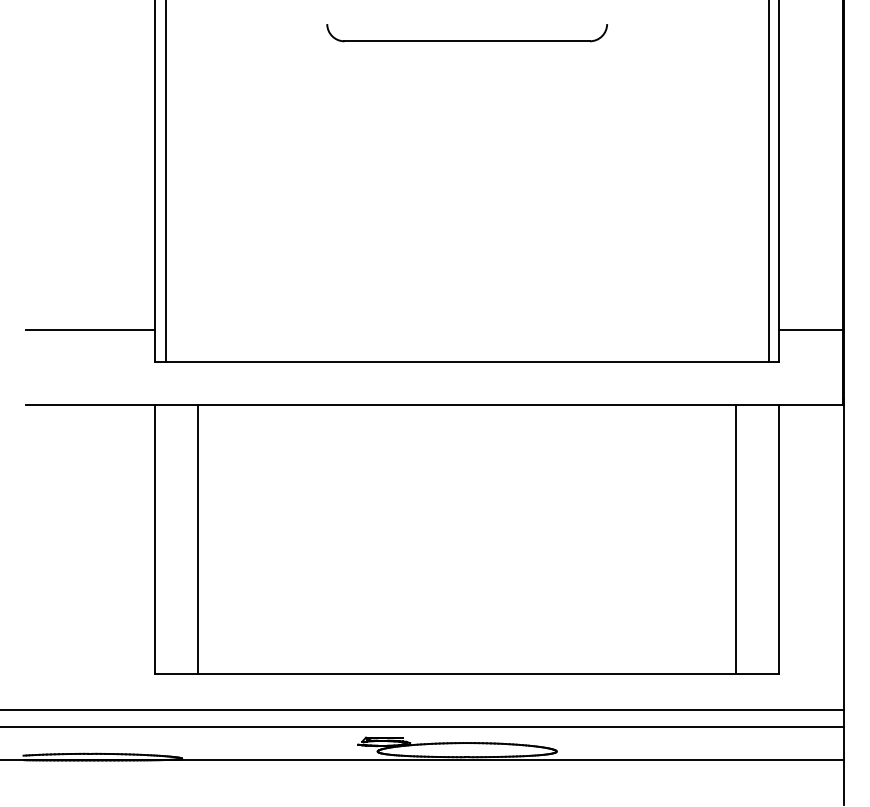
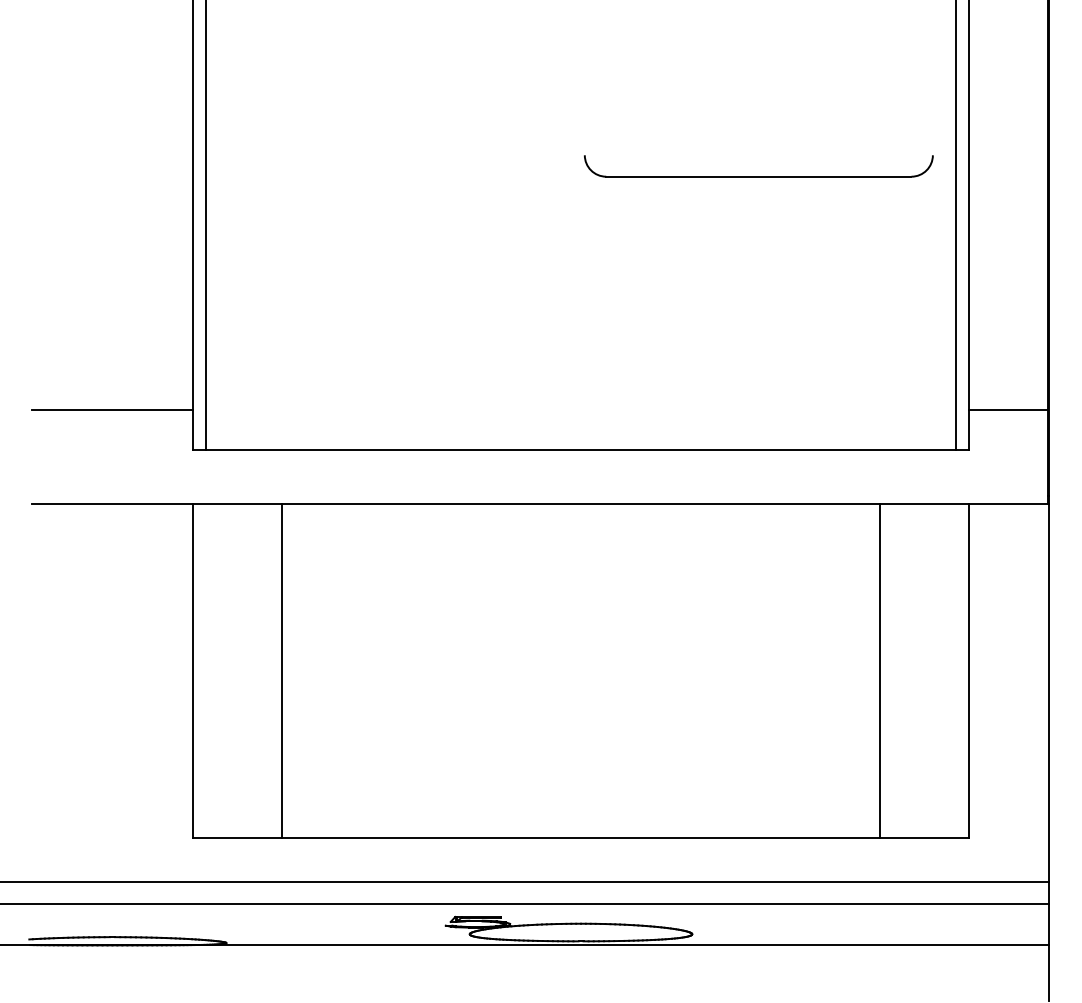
part: (466, 40) -> (757, 175), moved
line: (198, 539) -> (282, 670), moved
line: (736, 539) -> (879, 670), moved

